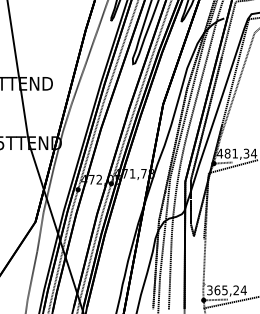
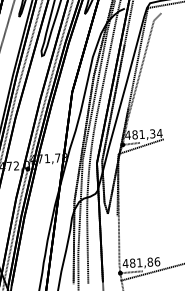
text: (226, 290) -> (141, 262), 365,24 -> 481,86

